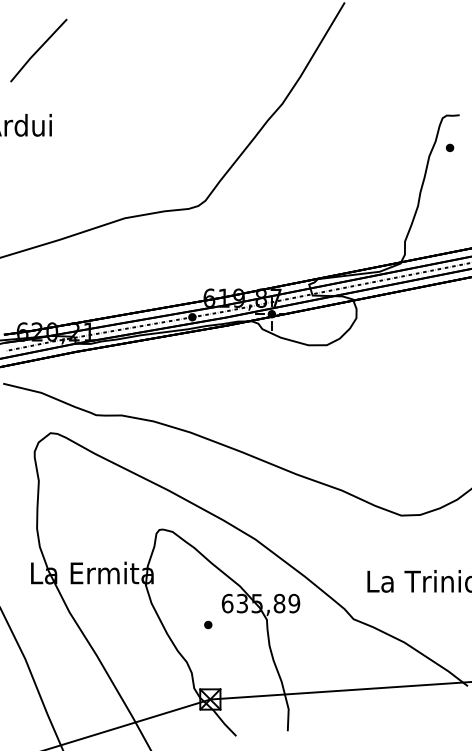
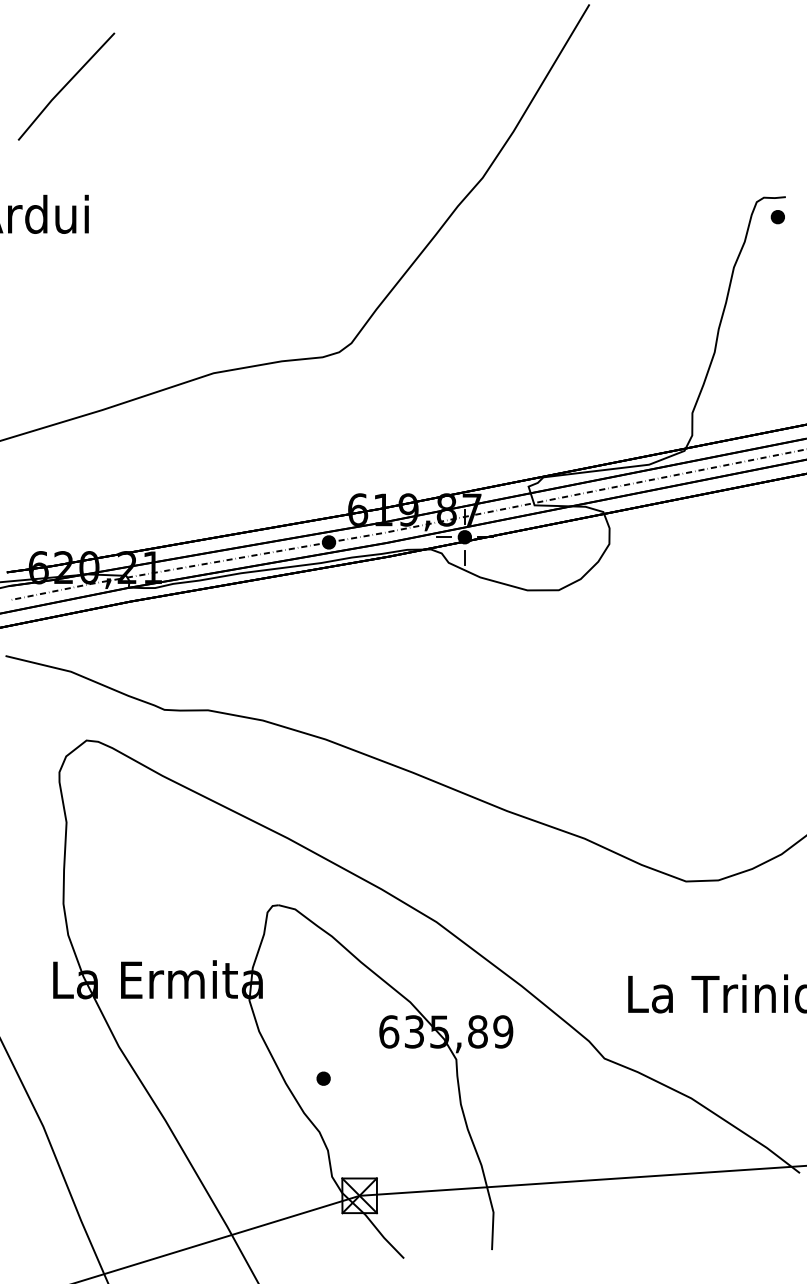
part: (450, 147) -> (778, 216), moved
part: (208, 624) -> (324, 1077), moved

